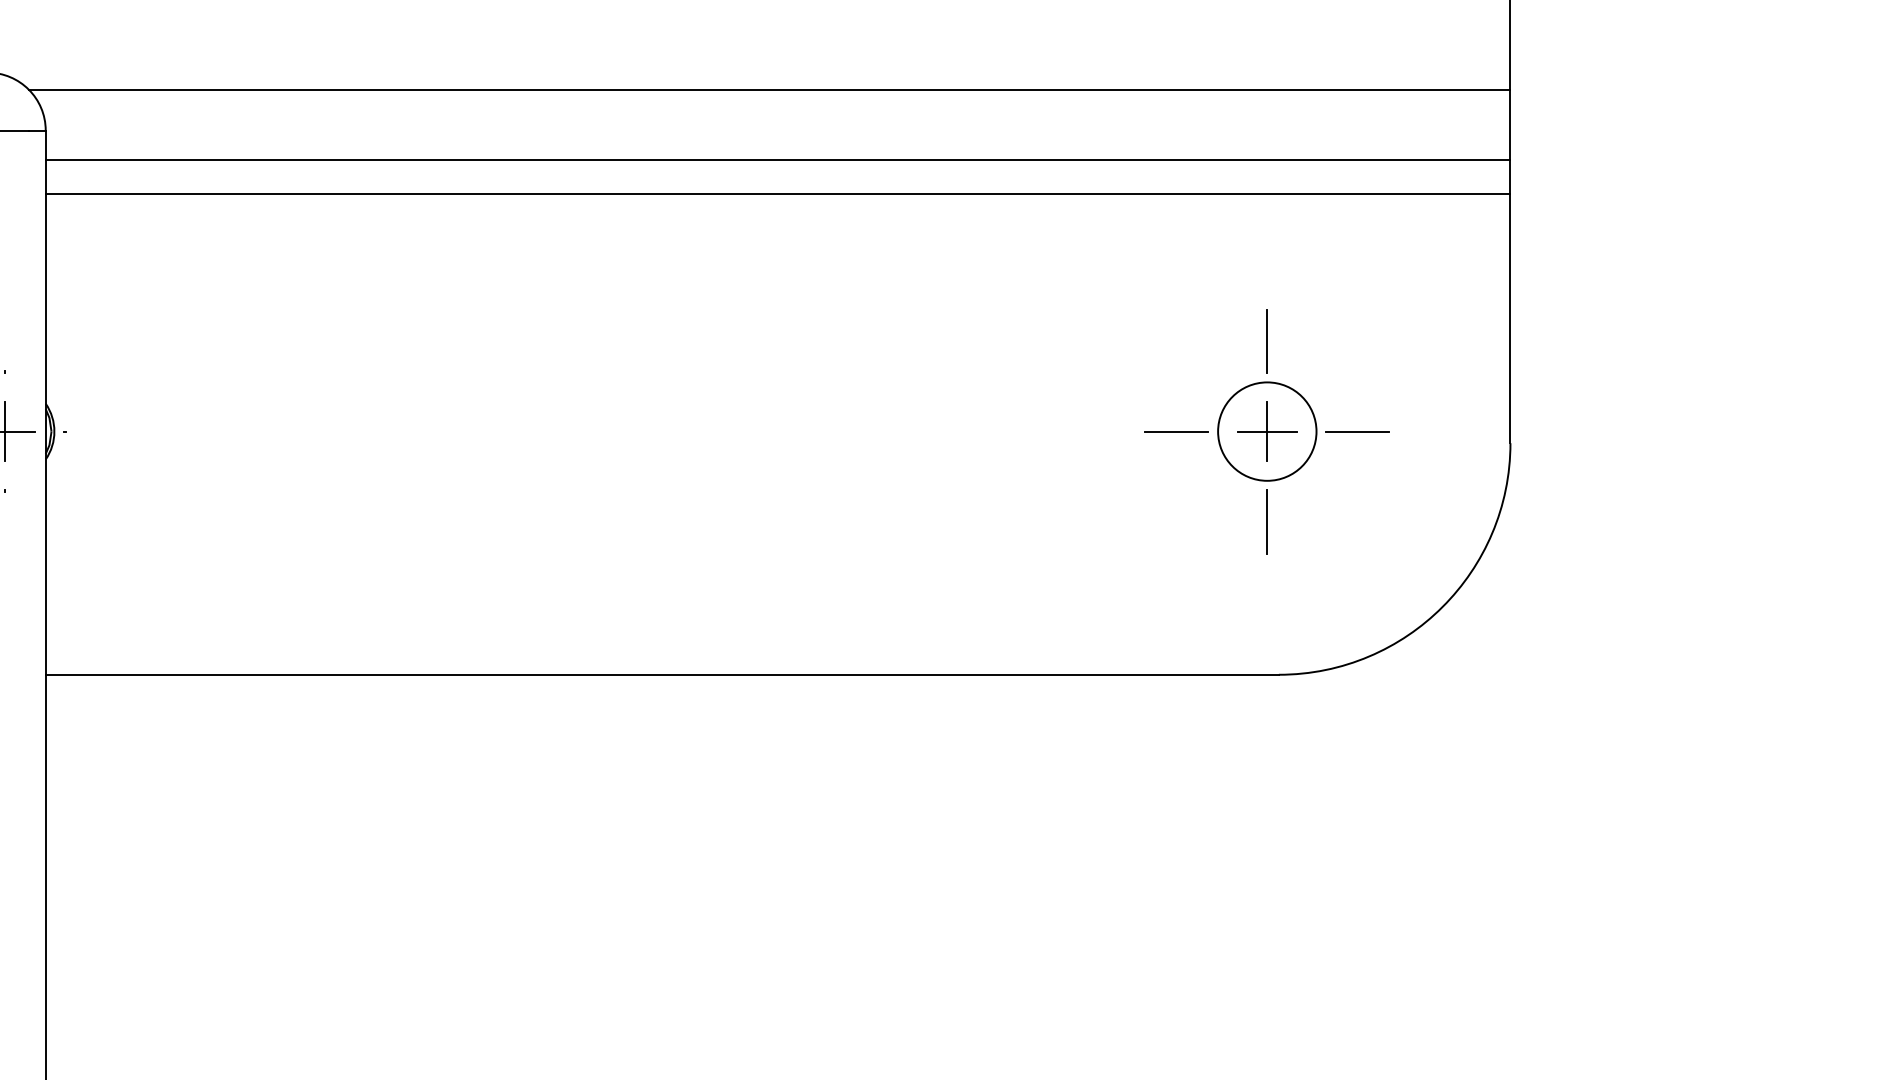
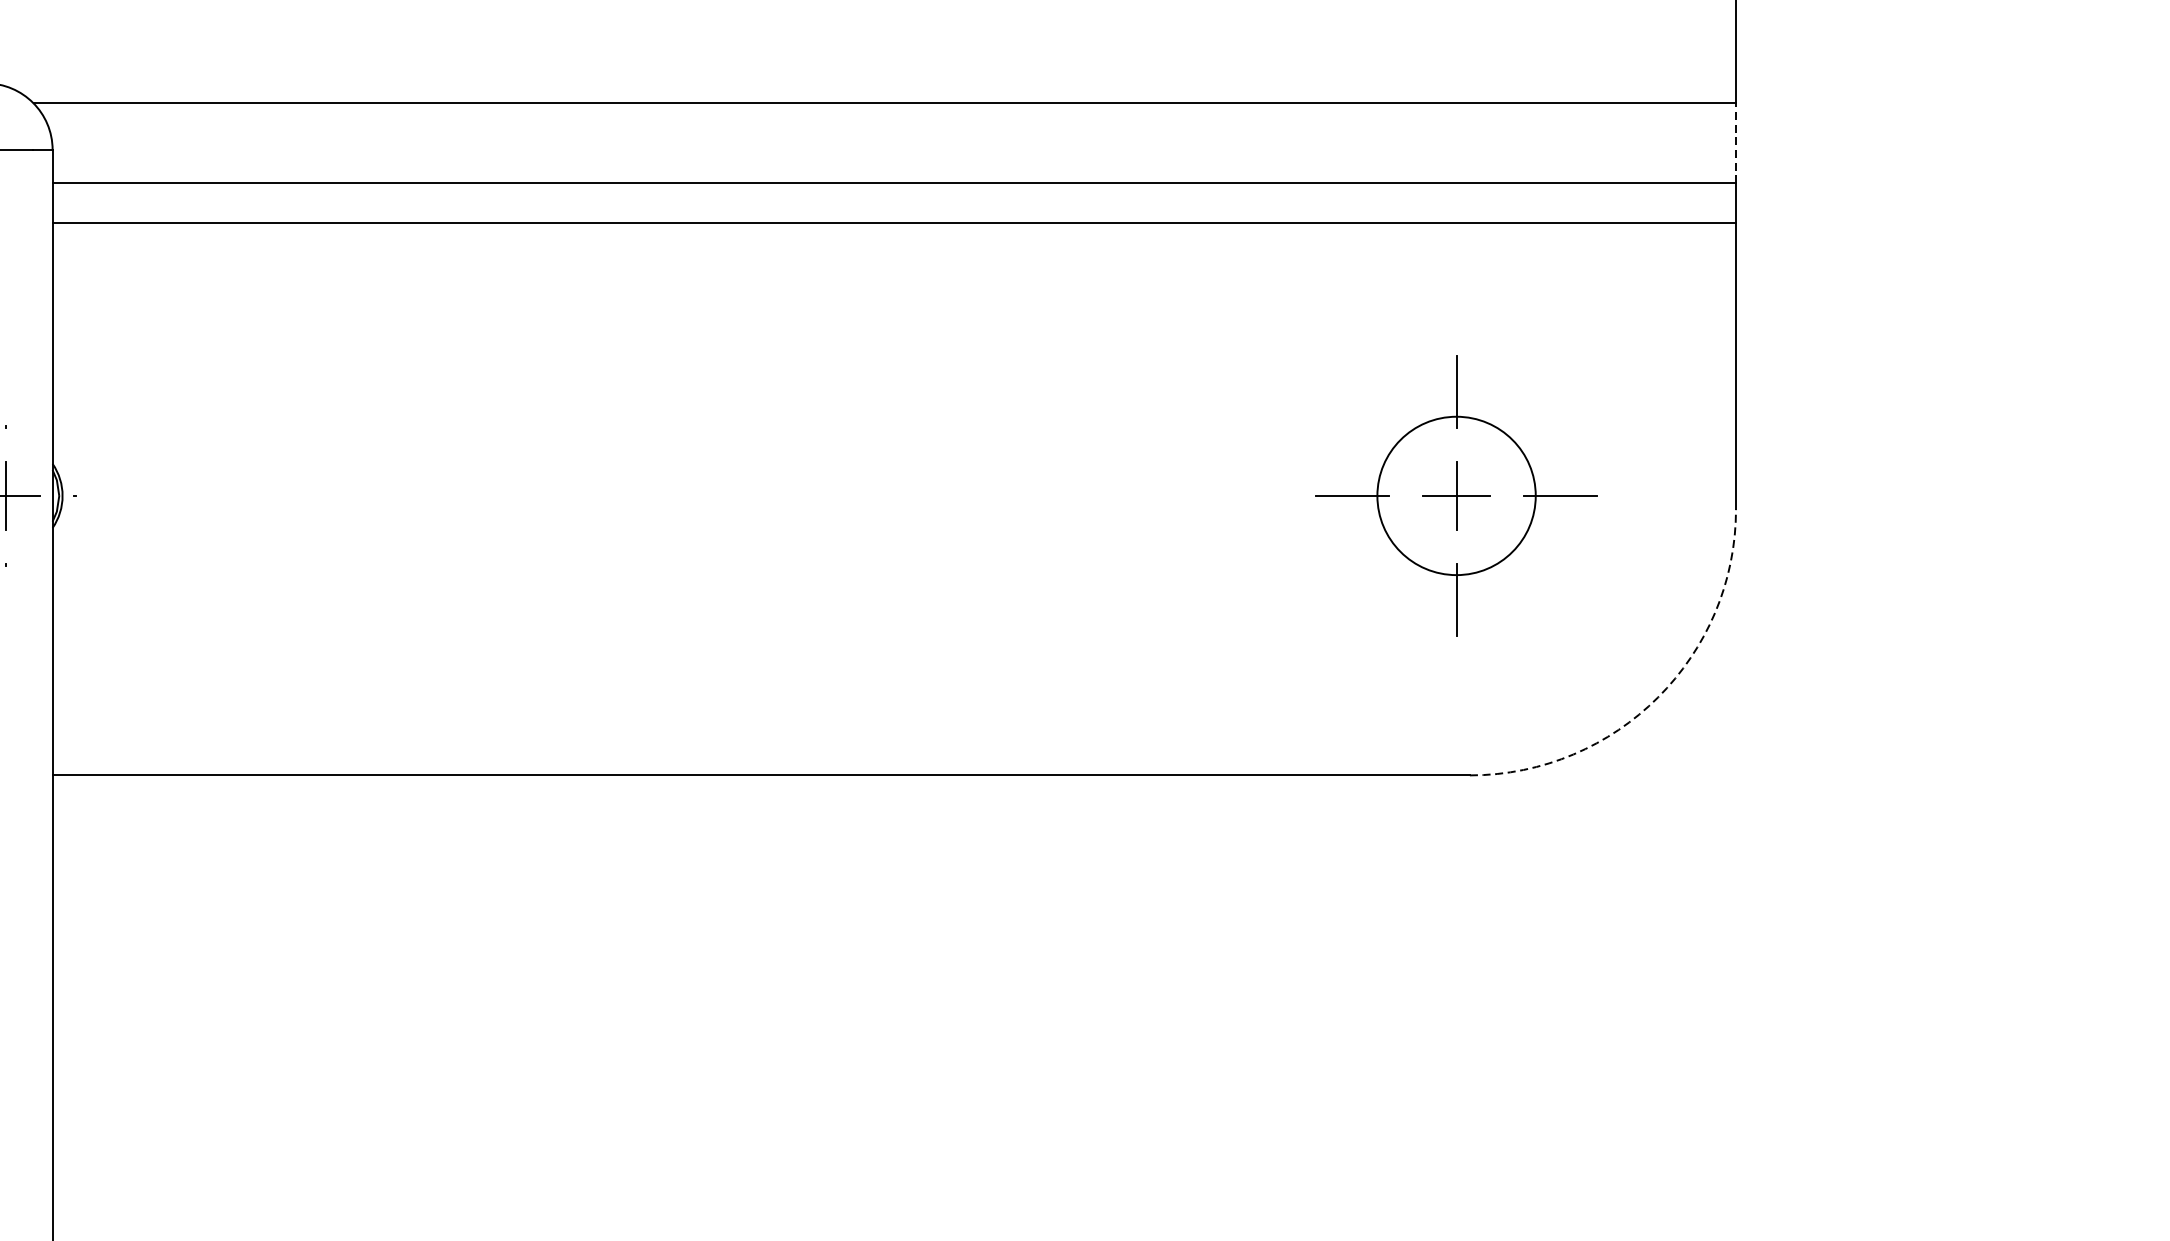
line: (1510, 124) -> (1736, 142), solid -> dashed
circle: (1267, 431) -> (1456, 495), size x1.4
arc: (1442, 606) -> (1657, 696), solid -> dashed

